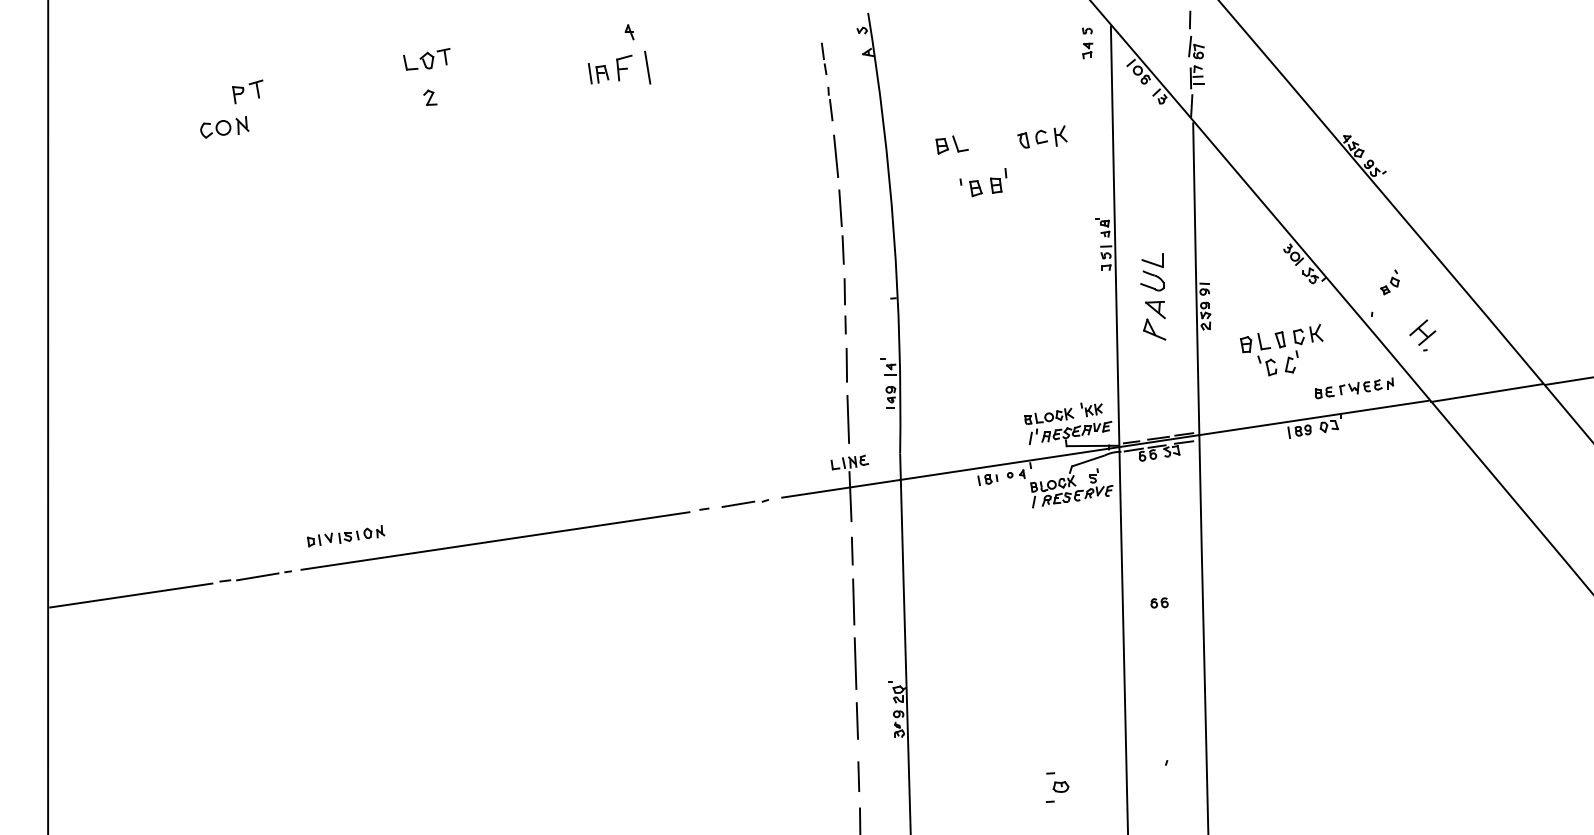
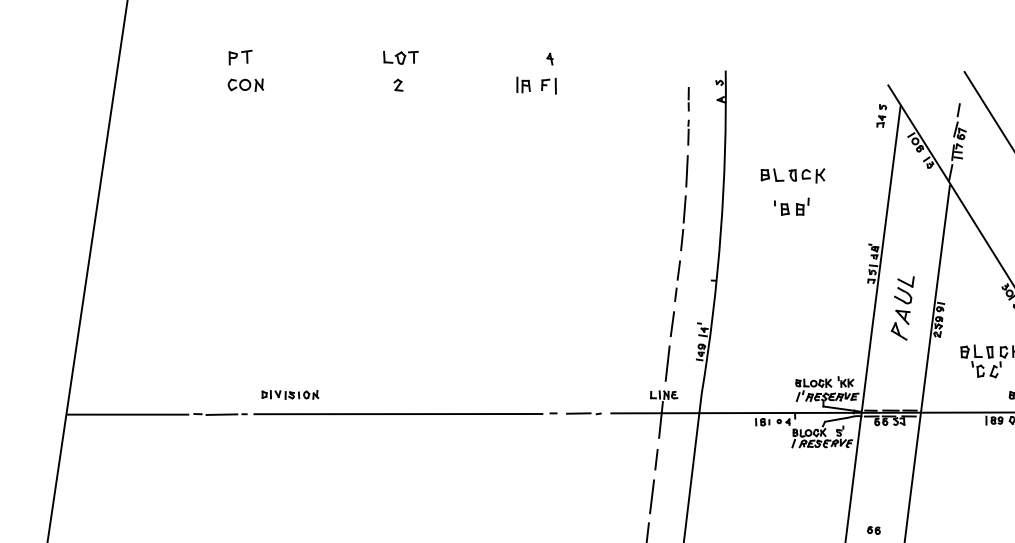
part: (633, 67) -> (549, 85), size x0.62
part: (247, 91) -> (239, 57), moved
part: (1042, 136) -> (807, 174), moved

